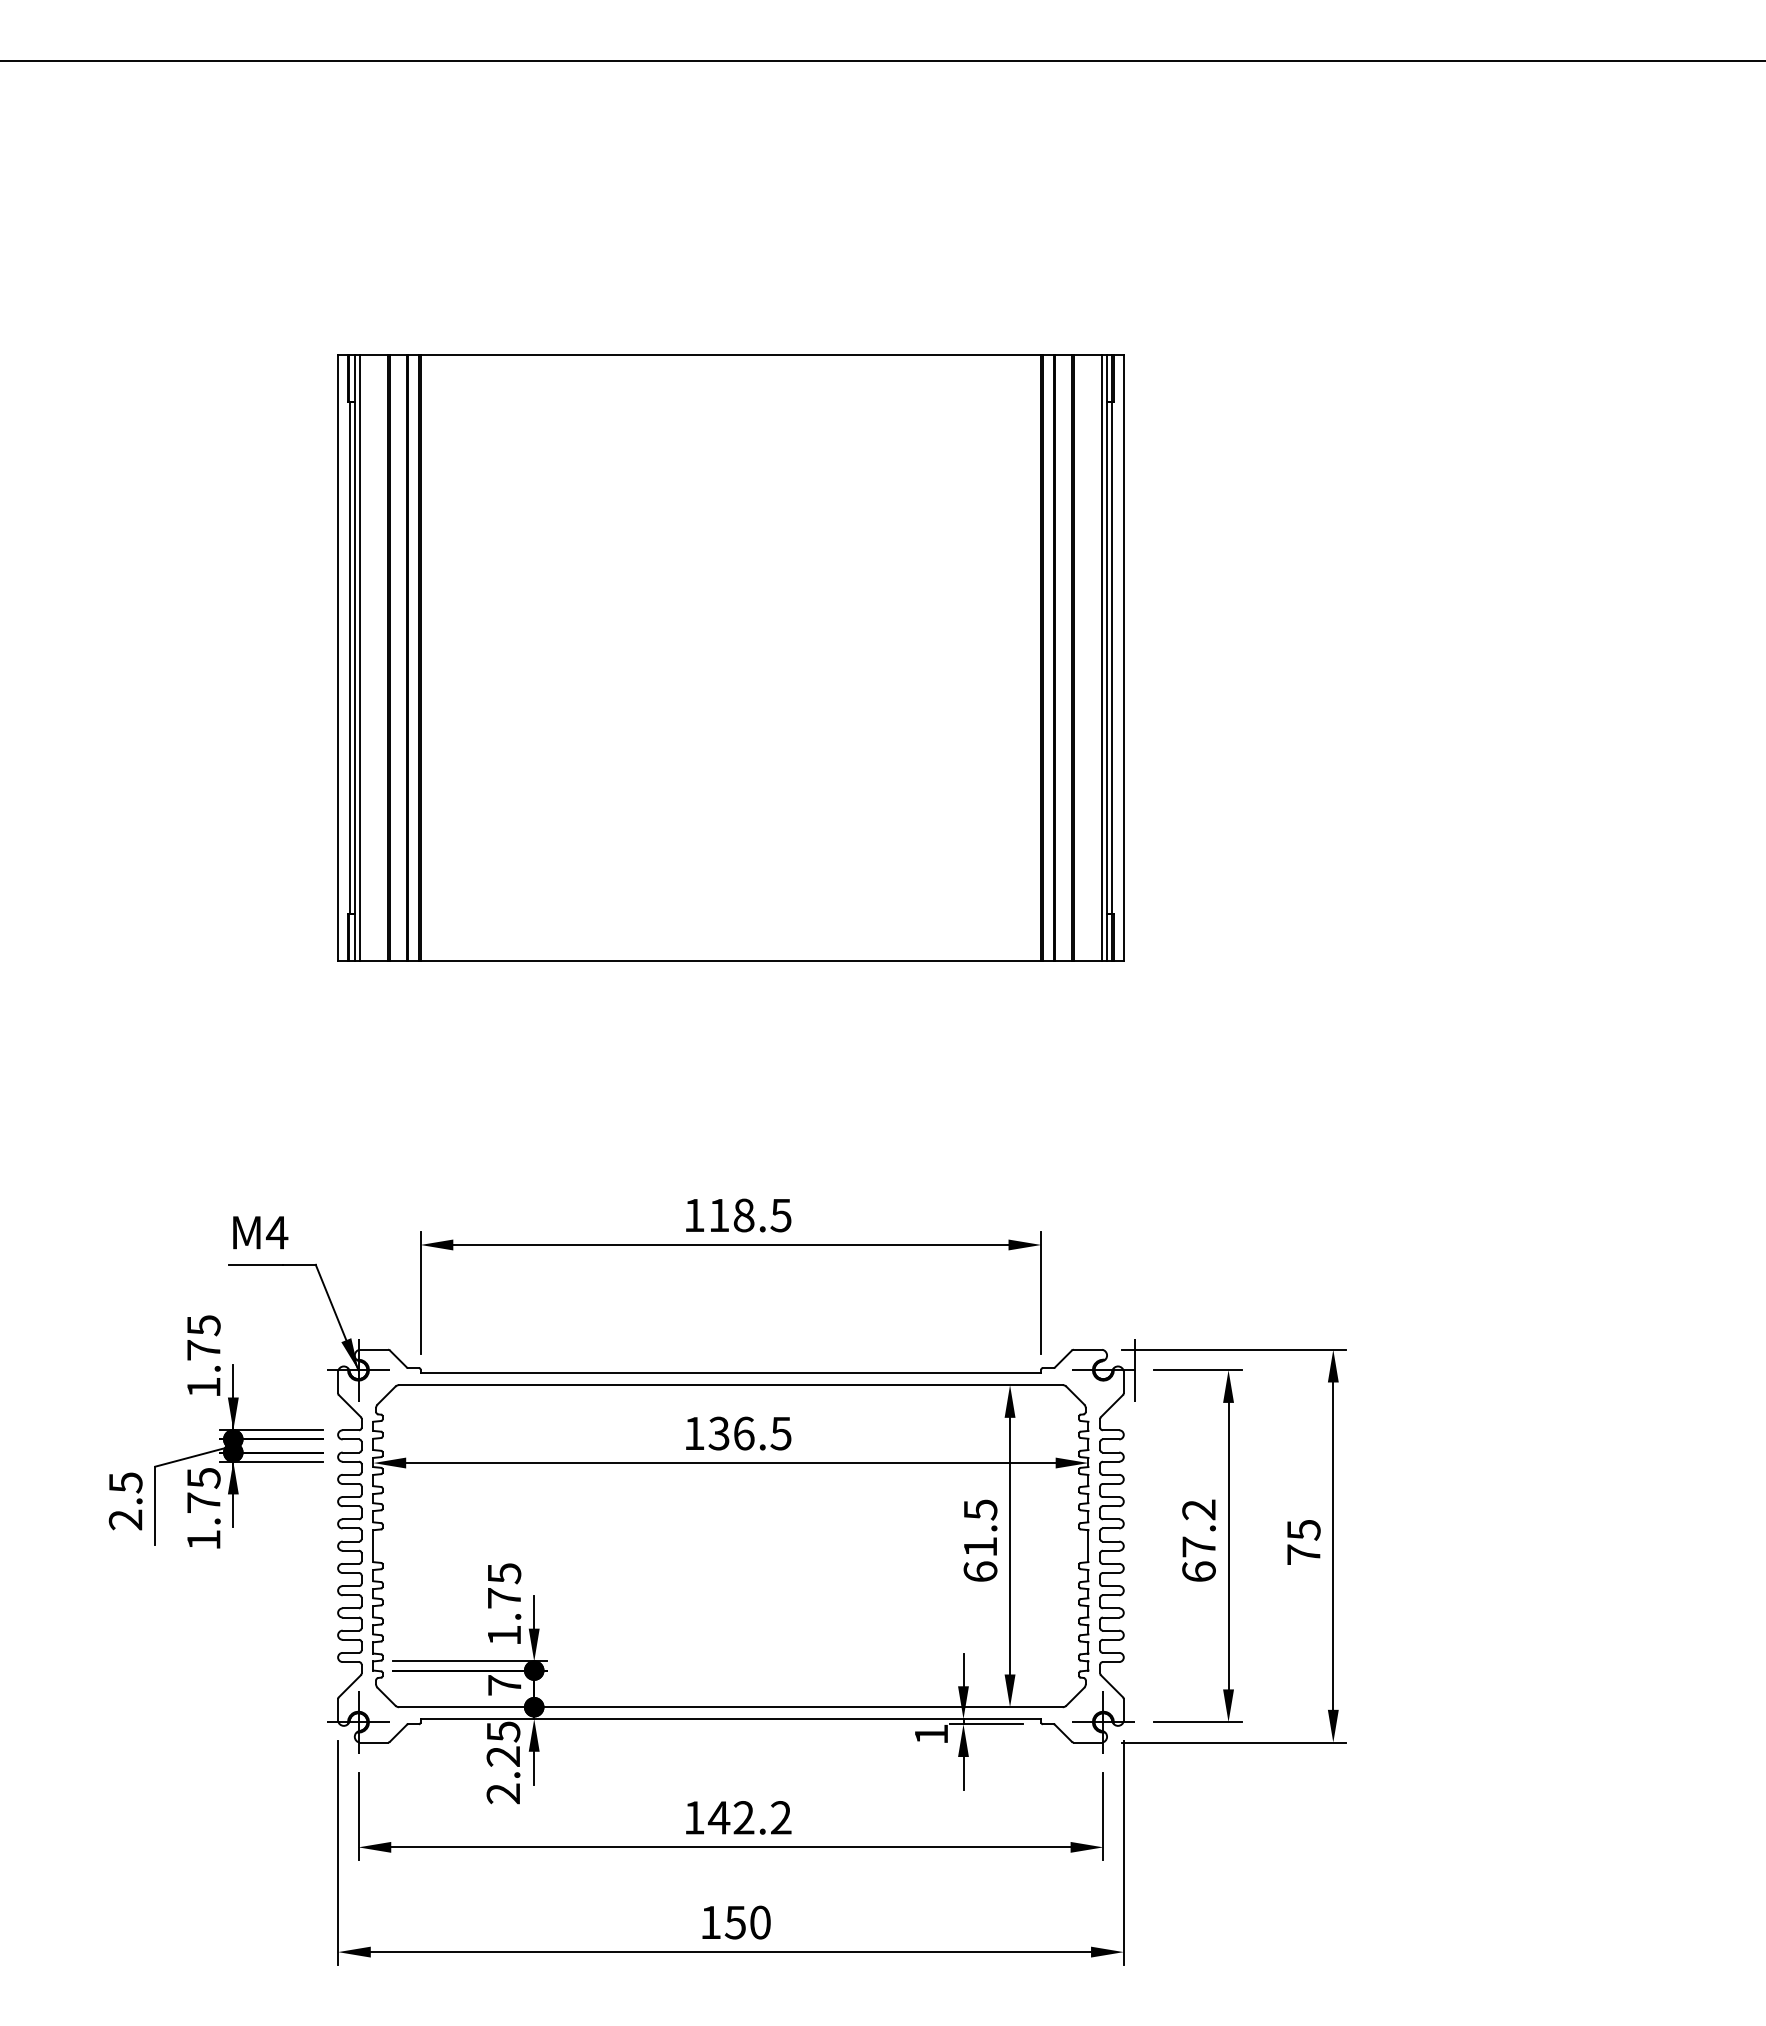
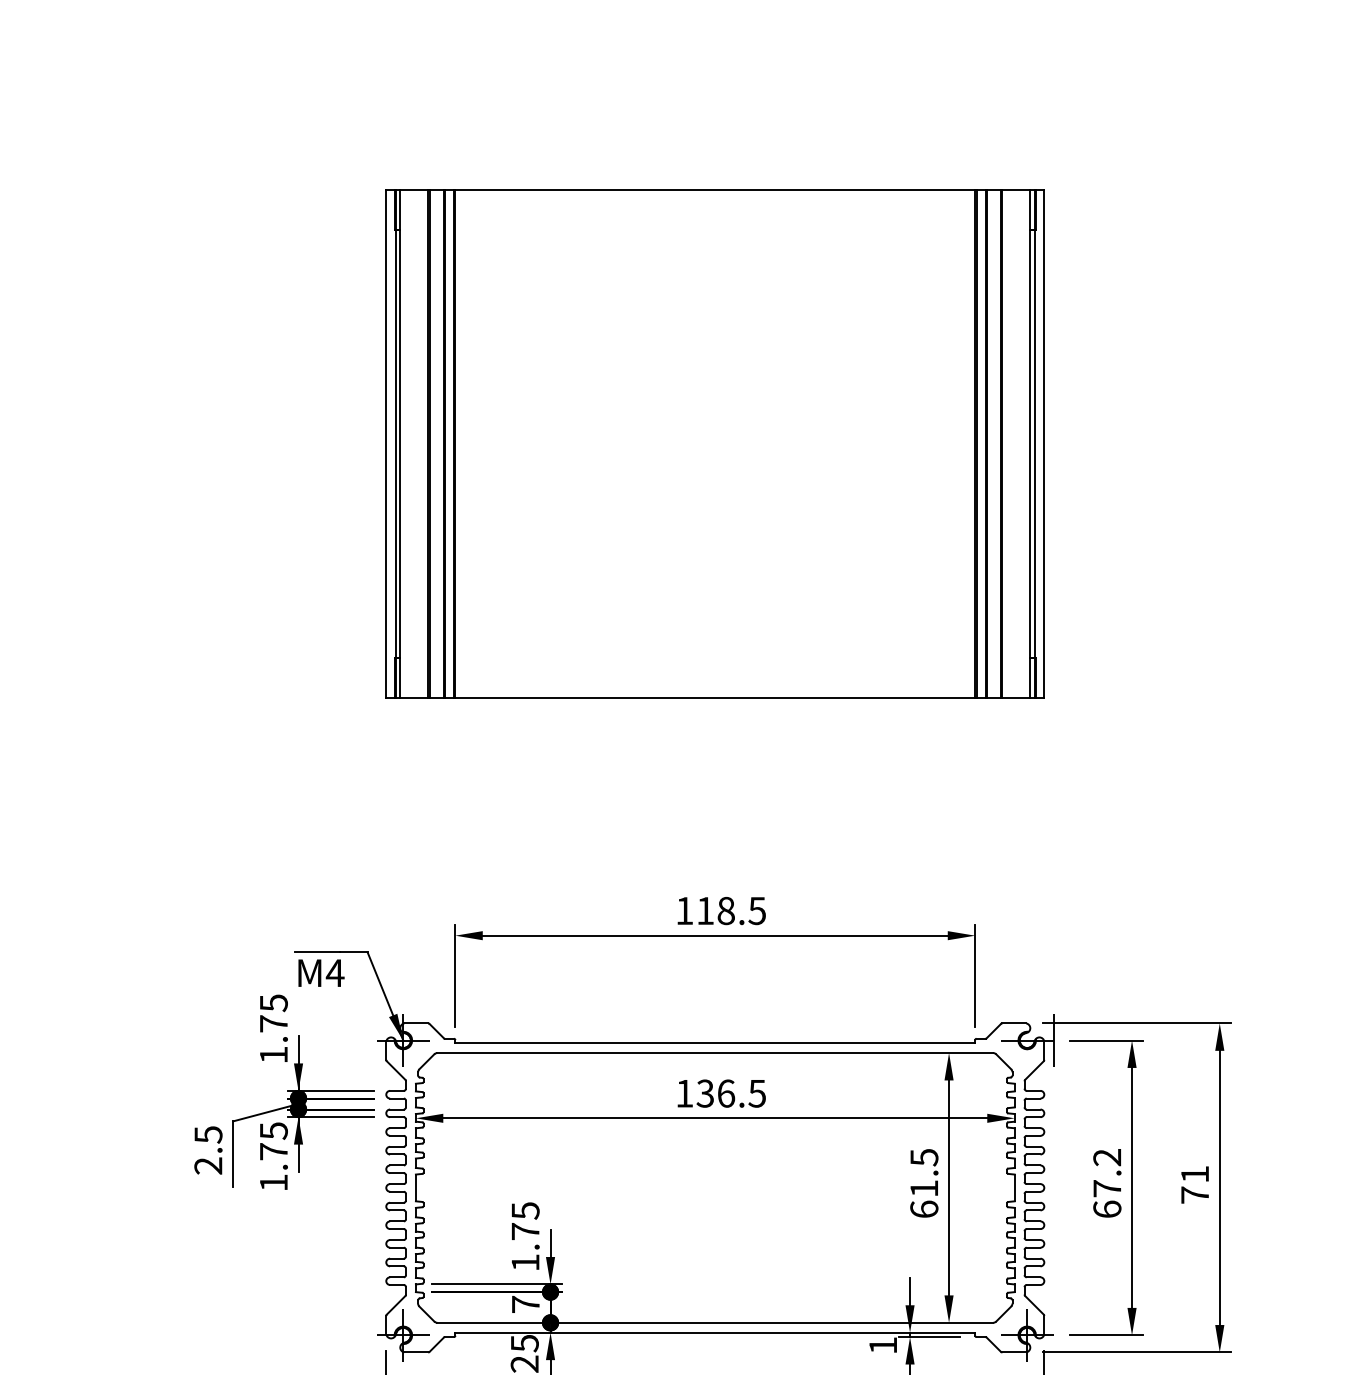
line: (359, 657) -> (404, 443), removed
line: (1102, 657) -> (1026, 443), removed
text: (260, 1232) -> (321, 972), moved
text: (1303, 1530) -> (1194, 1174), 75 -> 71

